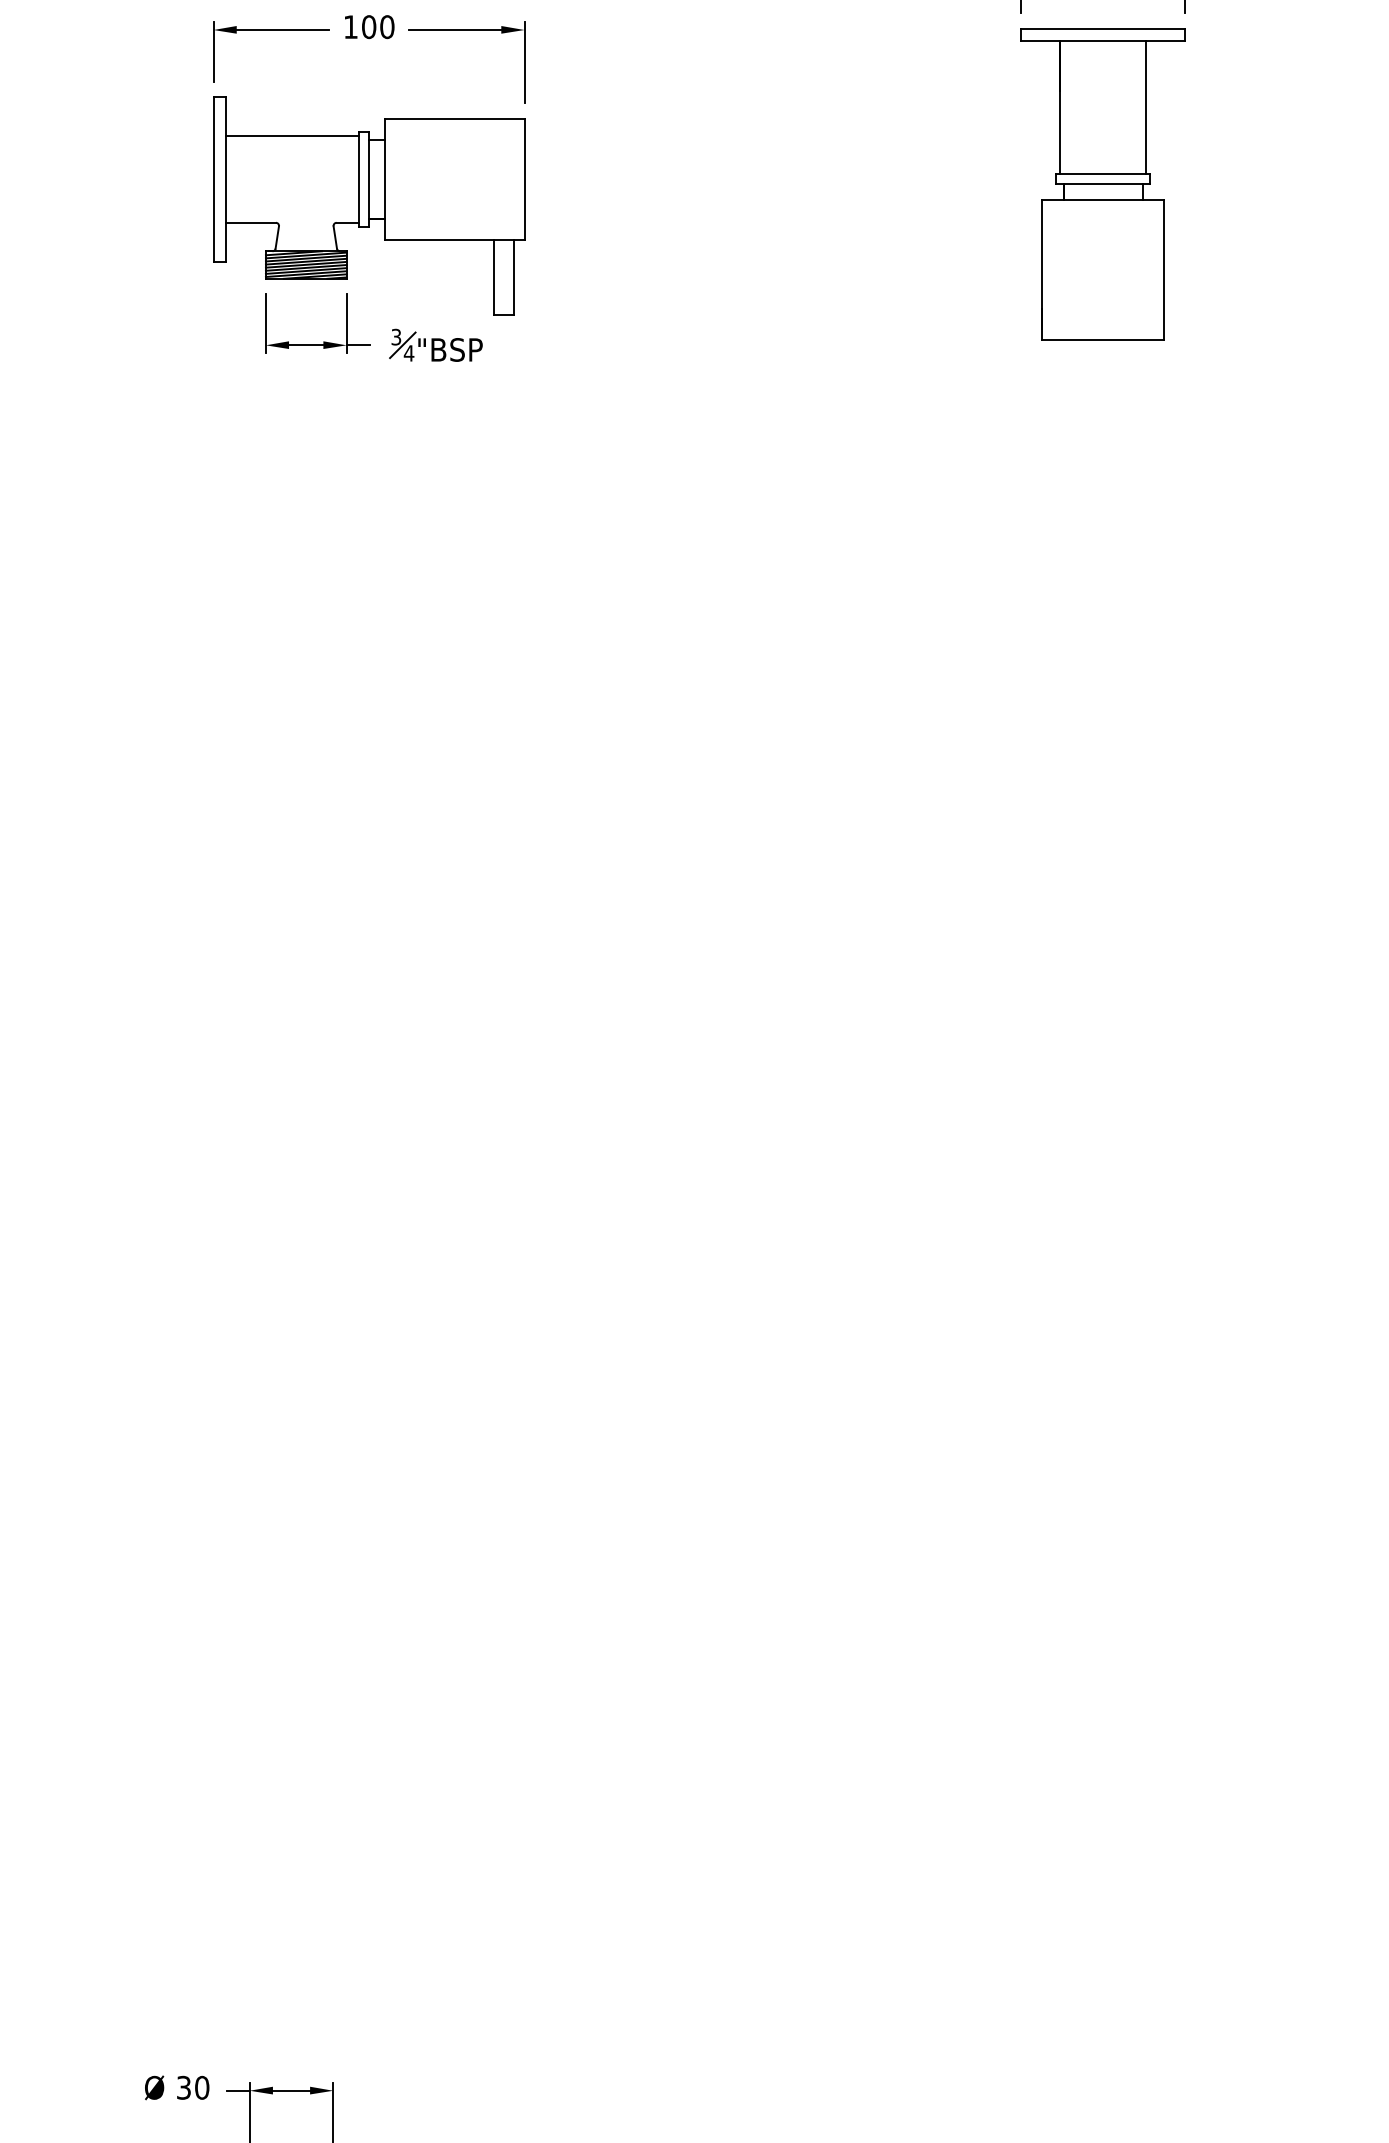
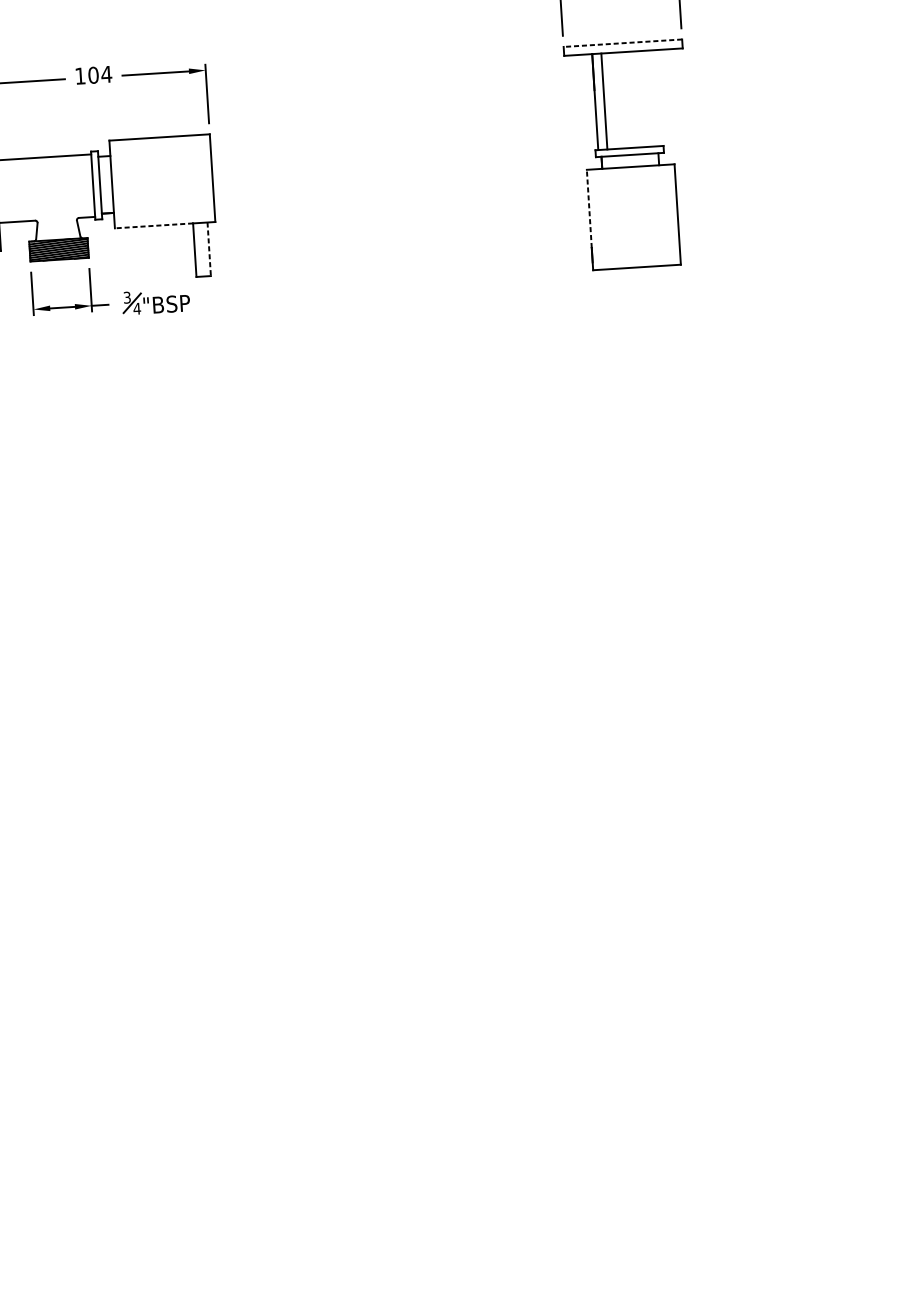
text: (386, 27) -> (106, 74), 100 -> 104
line: (1102, 28) -> (622, 43), solid -> dashed
line: (1146, 107) -> (604, 101), moved
line: (439, 240) -> (153, 226), solid -> dashed
line: (1042, 254) -> (589, 208), solid -> dashed
line: (513, 277) -> (209, 249), solid -> dashed

